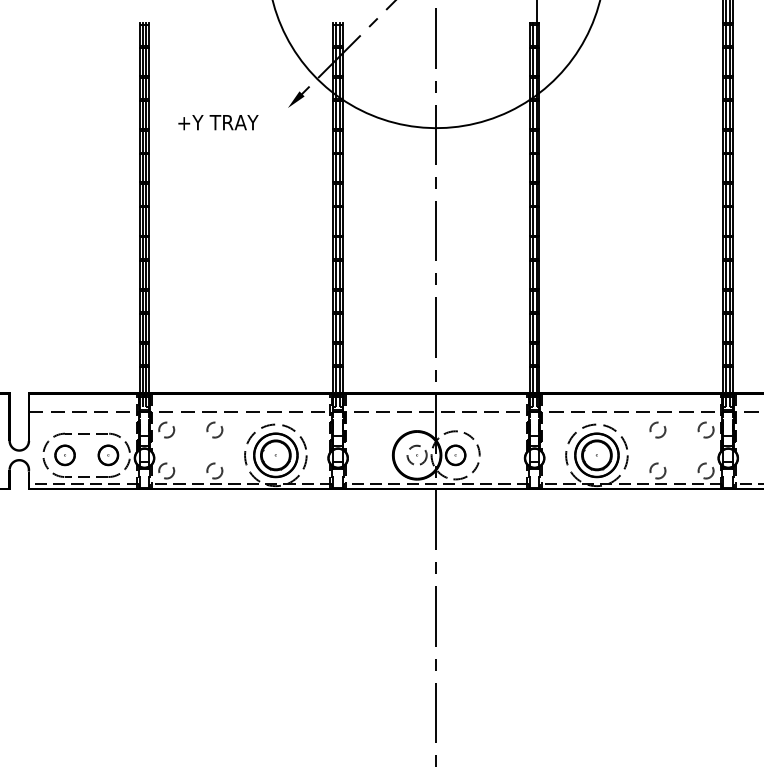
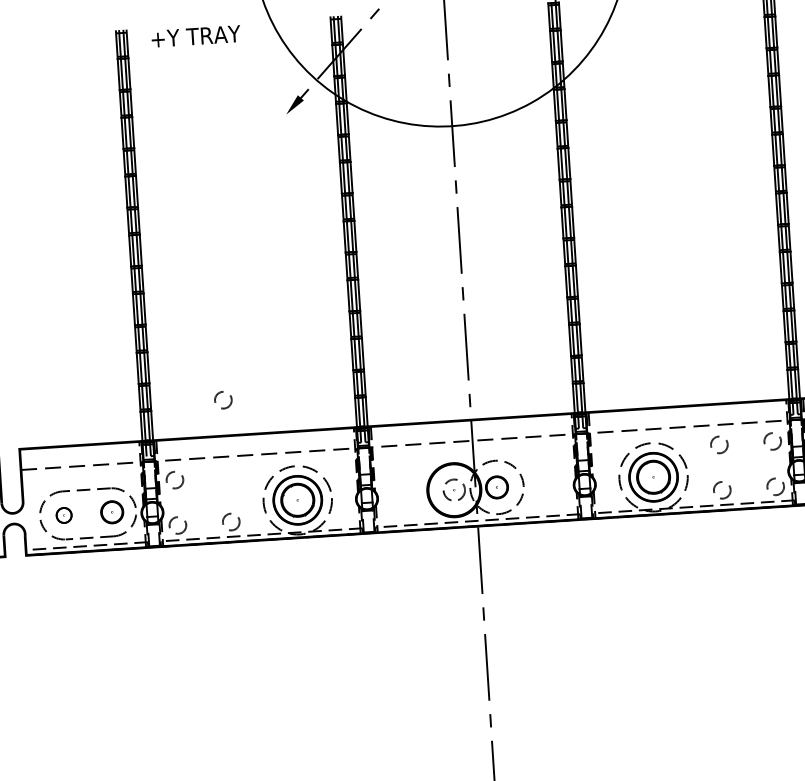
text: (218, 122) -> (196, 36), moved
circle: (214, 429) -> (222, 399), moved
part: (64, 455) -> (63, 515), size x0.7

